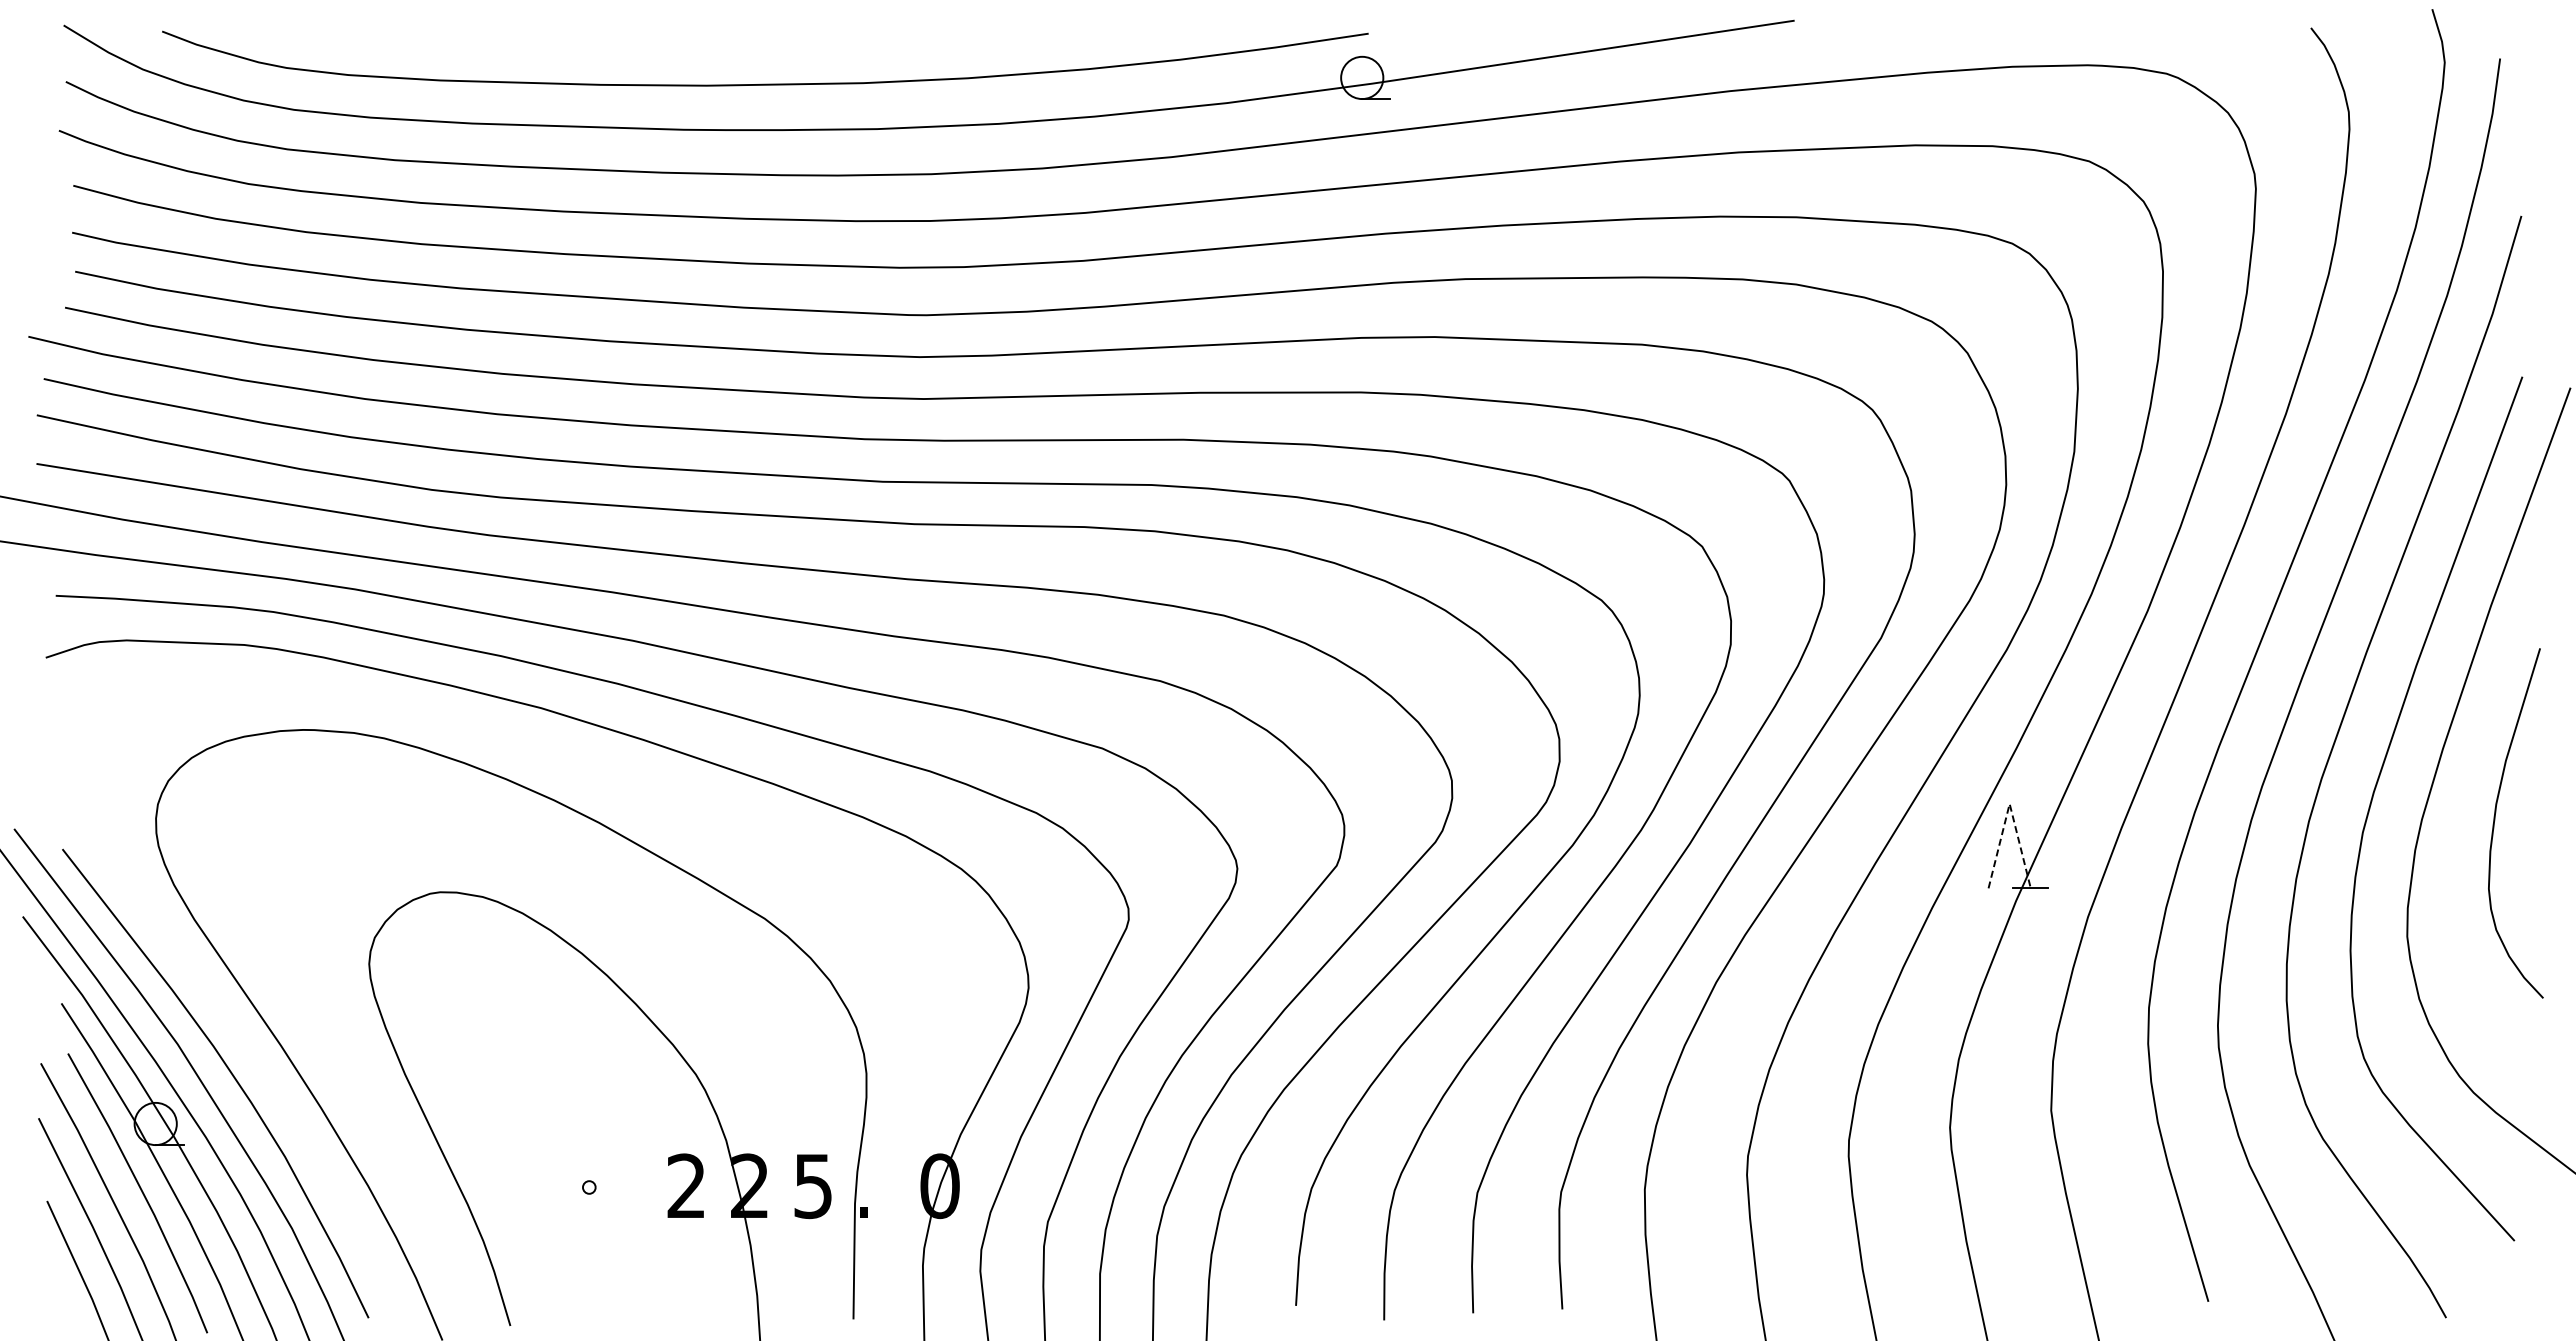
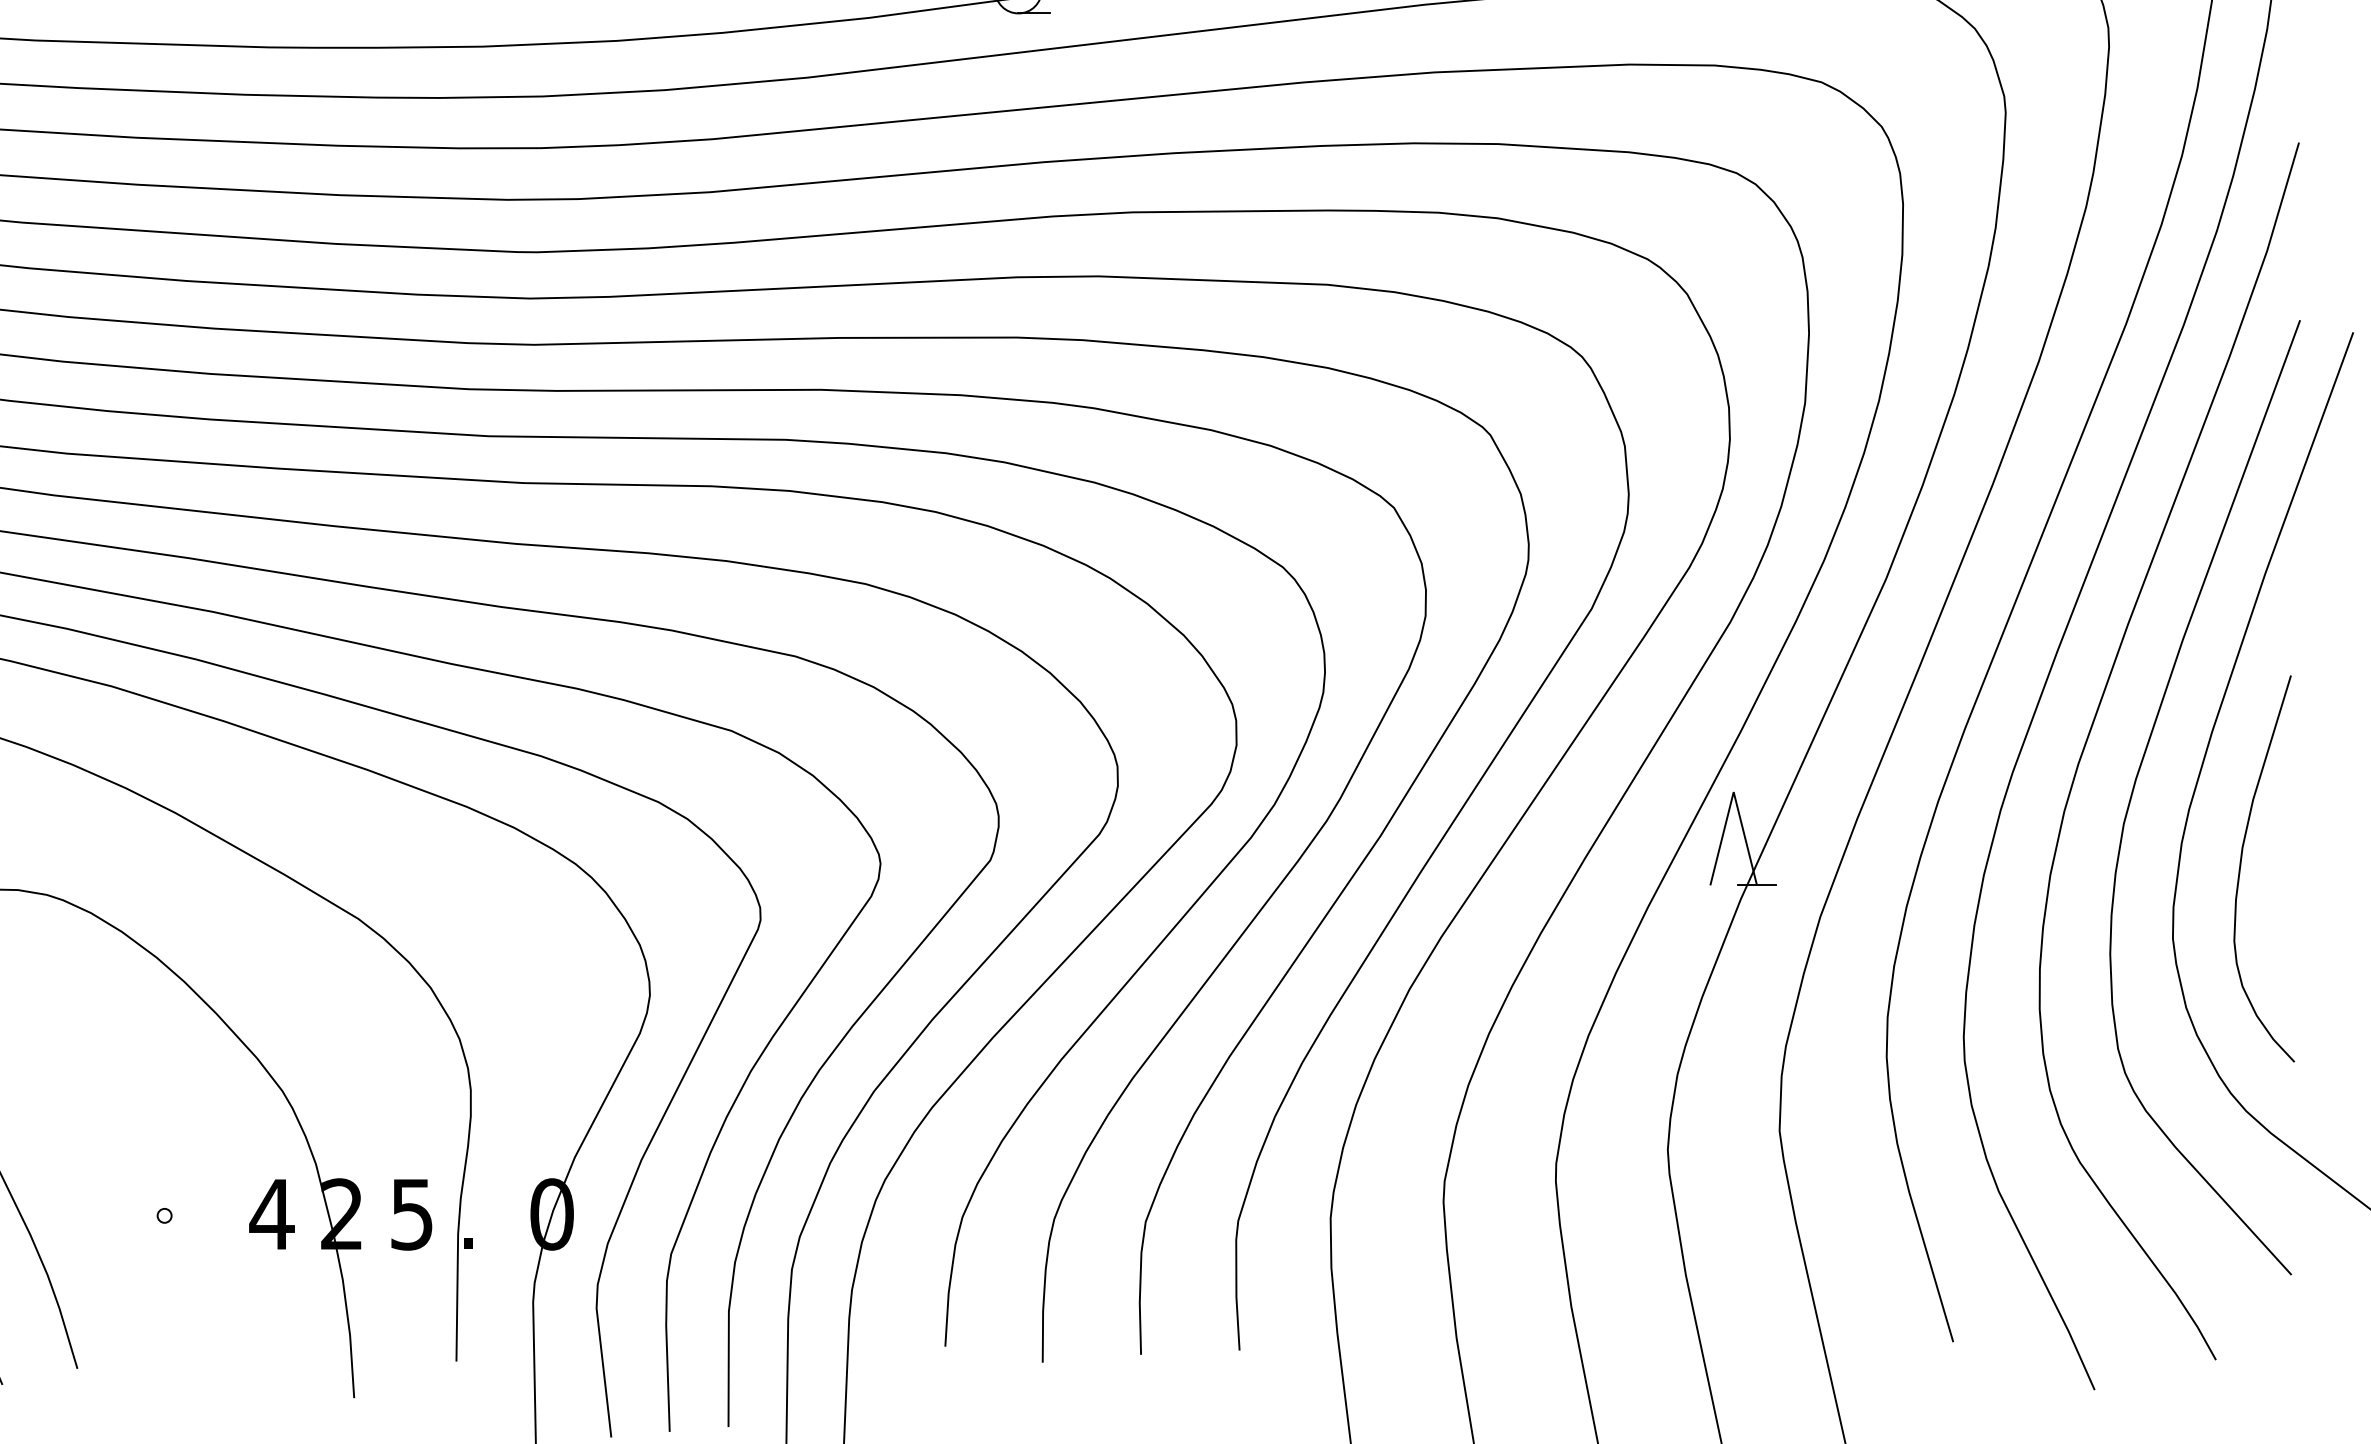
line: (2009, 803) -> (1733, 791), dashed -> solid
curve: (2495, 820) -> (2241, 865), moved
text: (686, 1185) -> (271, 1213), 2 -> 4

